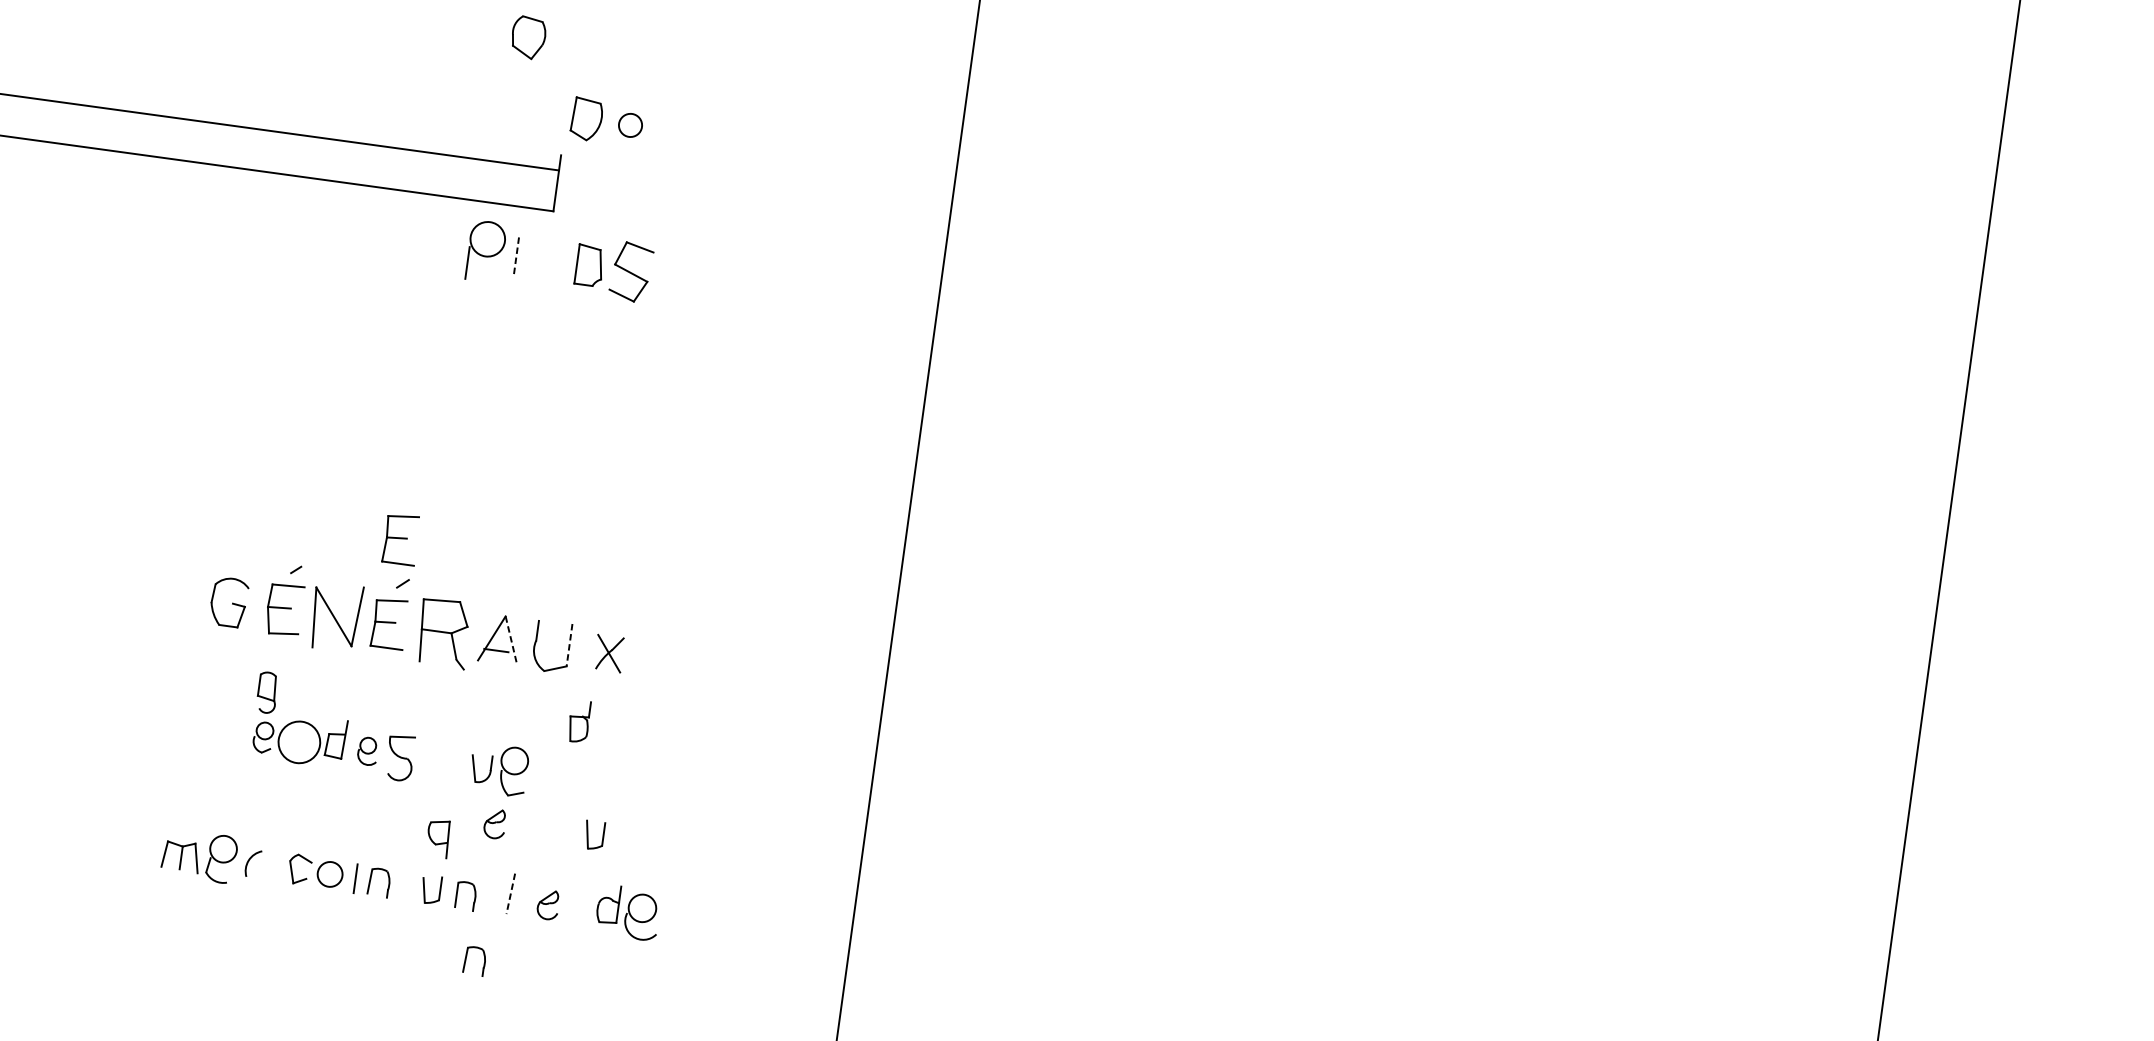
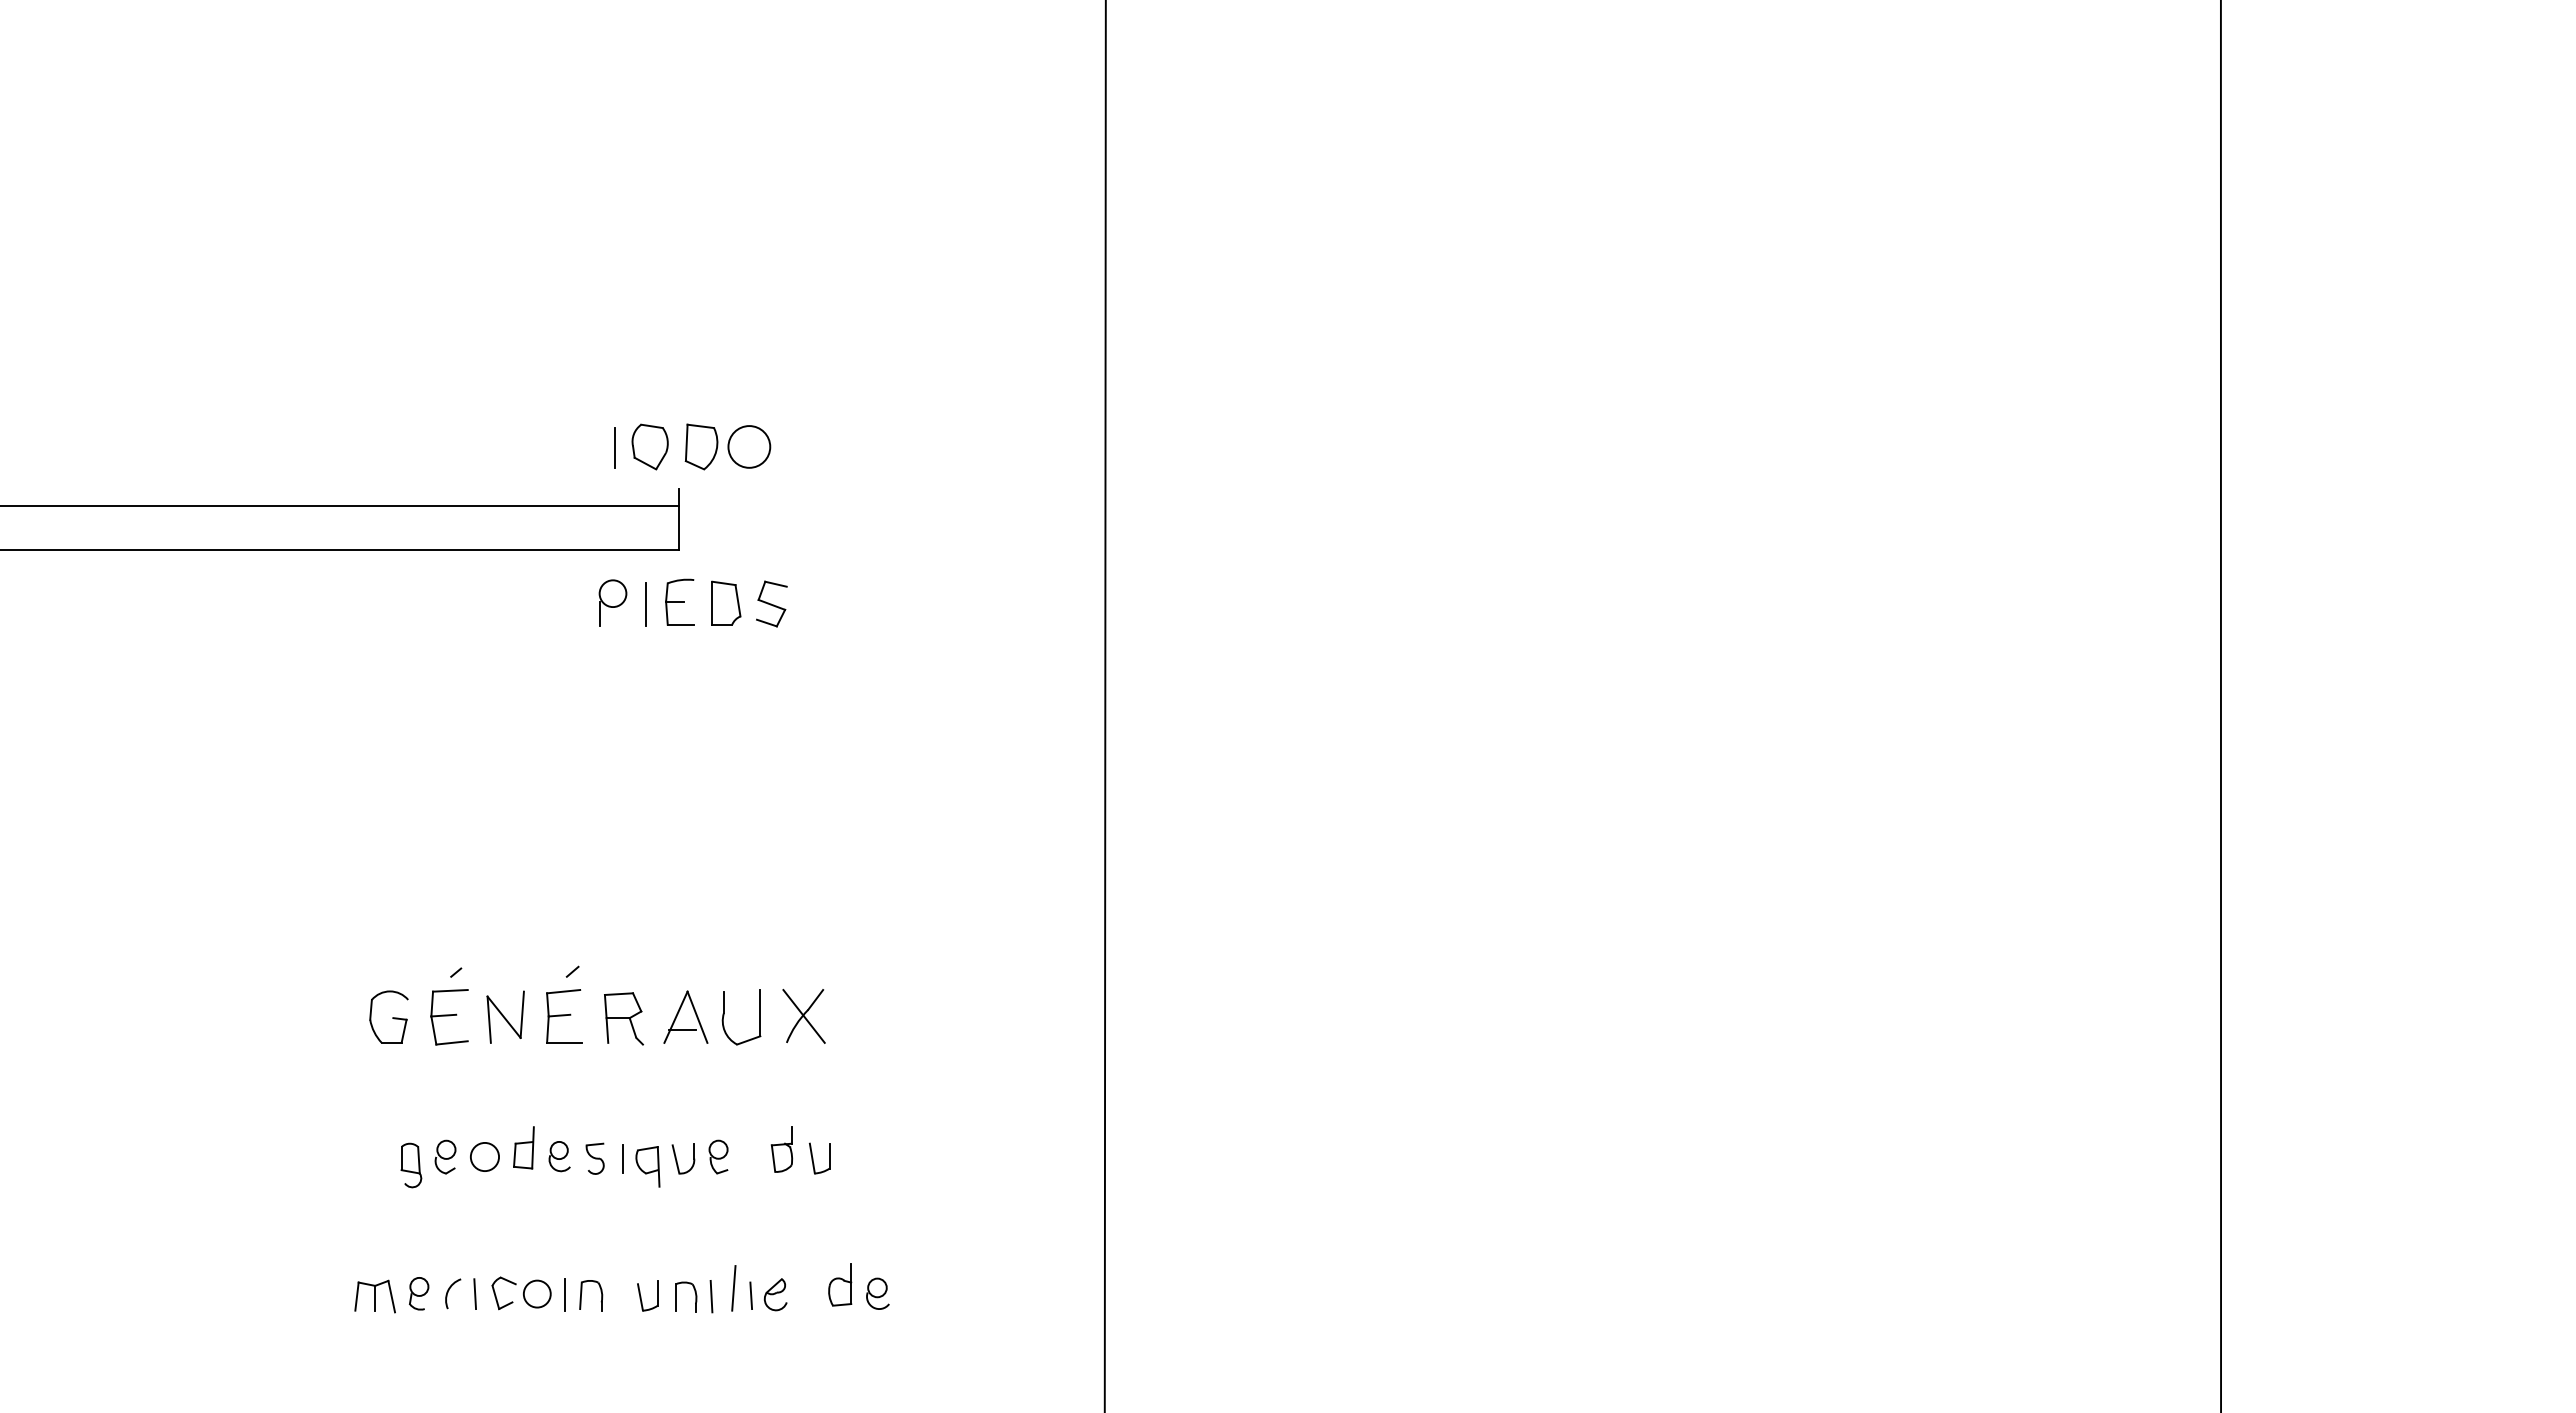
part: (528, 37) -> (649, 446), moved
line: (506, 109) -> (614, 447), added
circle: (630, 125) -> (749, 446), size x1.67
part: (485, 250) -> (612, 602), size x0.71
line: (516, 257) -> (646, 605), dashed -> solid
part: (547, 258) -> (679, 601), added
part: (631, 271) -> (771, 603), size x0.71
part: (401, 539) -> (564, 924), removed
part: (335, 616) -> (505, 1016), size x0.71
part: (443, 632) -> (623, 1018), size x0.71
line: (511, 641) -> (697, 1017), dashed -> solid
line: (569, 645) -> (760, 1013), dashed -> solid
part: (608, 653) -> (803, 1016), size x1.43
part: (267, 692) -> (411, 1165), moved
part: (578, 721) -> (781, 1149), moved
circle: (299, 741) -> (484, 1156), size x0.62
part: (399, 757) -> (594, 1158), size x0.62
line: (425, 762) -> (623, 1159), added
part: (513, 771) -> (718, 1156), size x0.62
part: (494, 823) -> (706, 1215), removed
part: (594, 835) -> (819, 1158), moved
part: (437, 838) -> (647, 1166), moved
part: (222, 859) -> (419, 1293), size x0.62
line: (273, 867) -> (475, 1294), added
line: (510, 893) -> (733, 1288), dashed -> solid
line: (489, 898) -> (711, 1296), added
line: (526, 902) -> (751, 1295), added
part: (641, 916) -> (877, 1293), size x0.62
part: (467, 957) -> (696, 1362), removed

